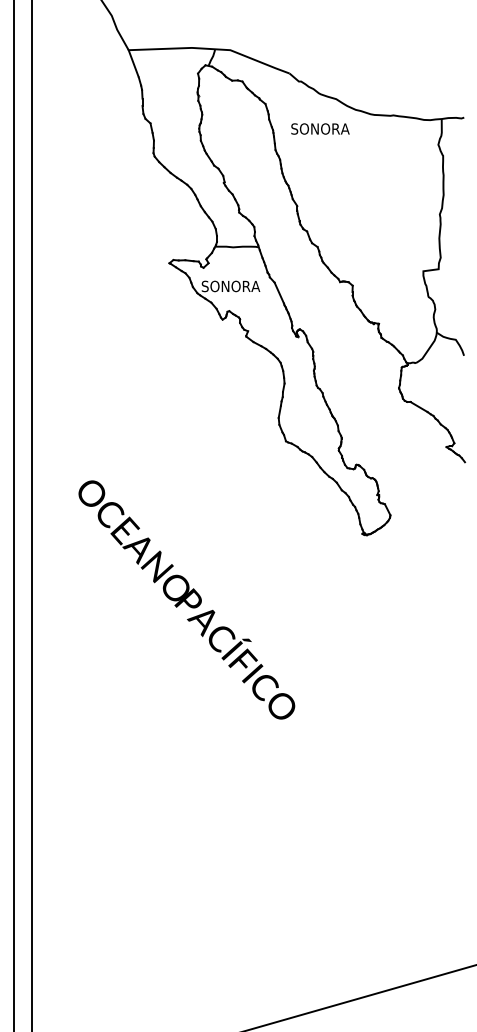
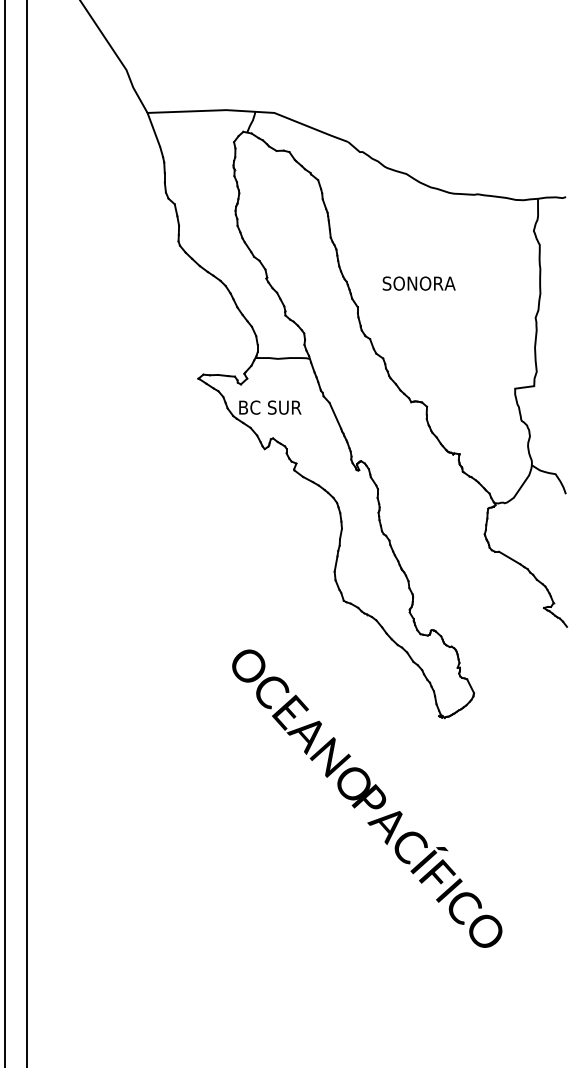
text: (320, 128) -> (419, 282), moved
text: (230, 286) -> (274, 407), SONORA -> BC SUR
text: (186, 599) -> (366, 798), moved

